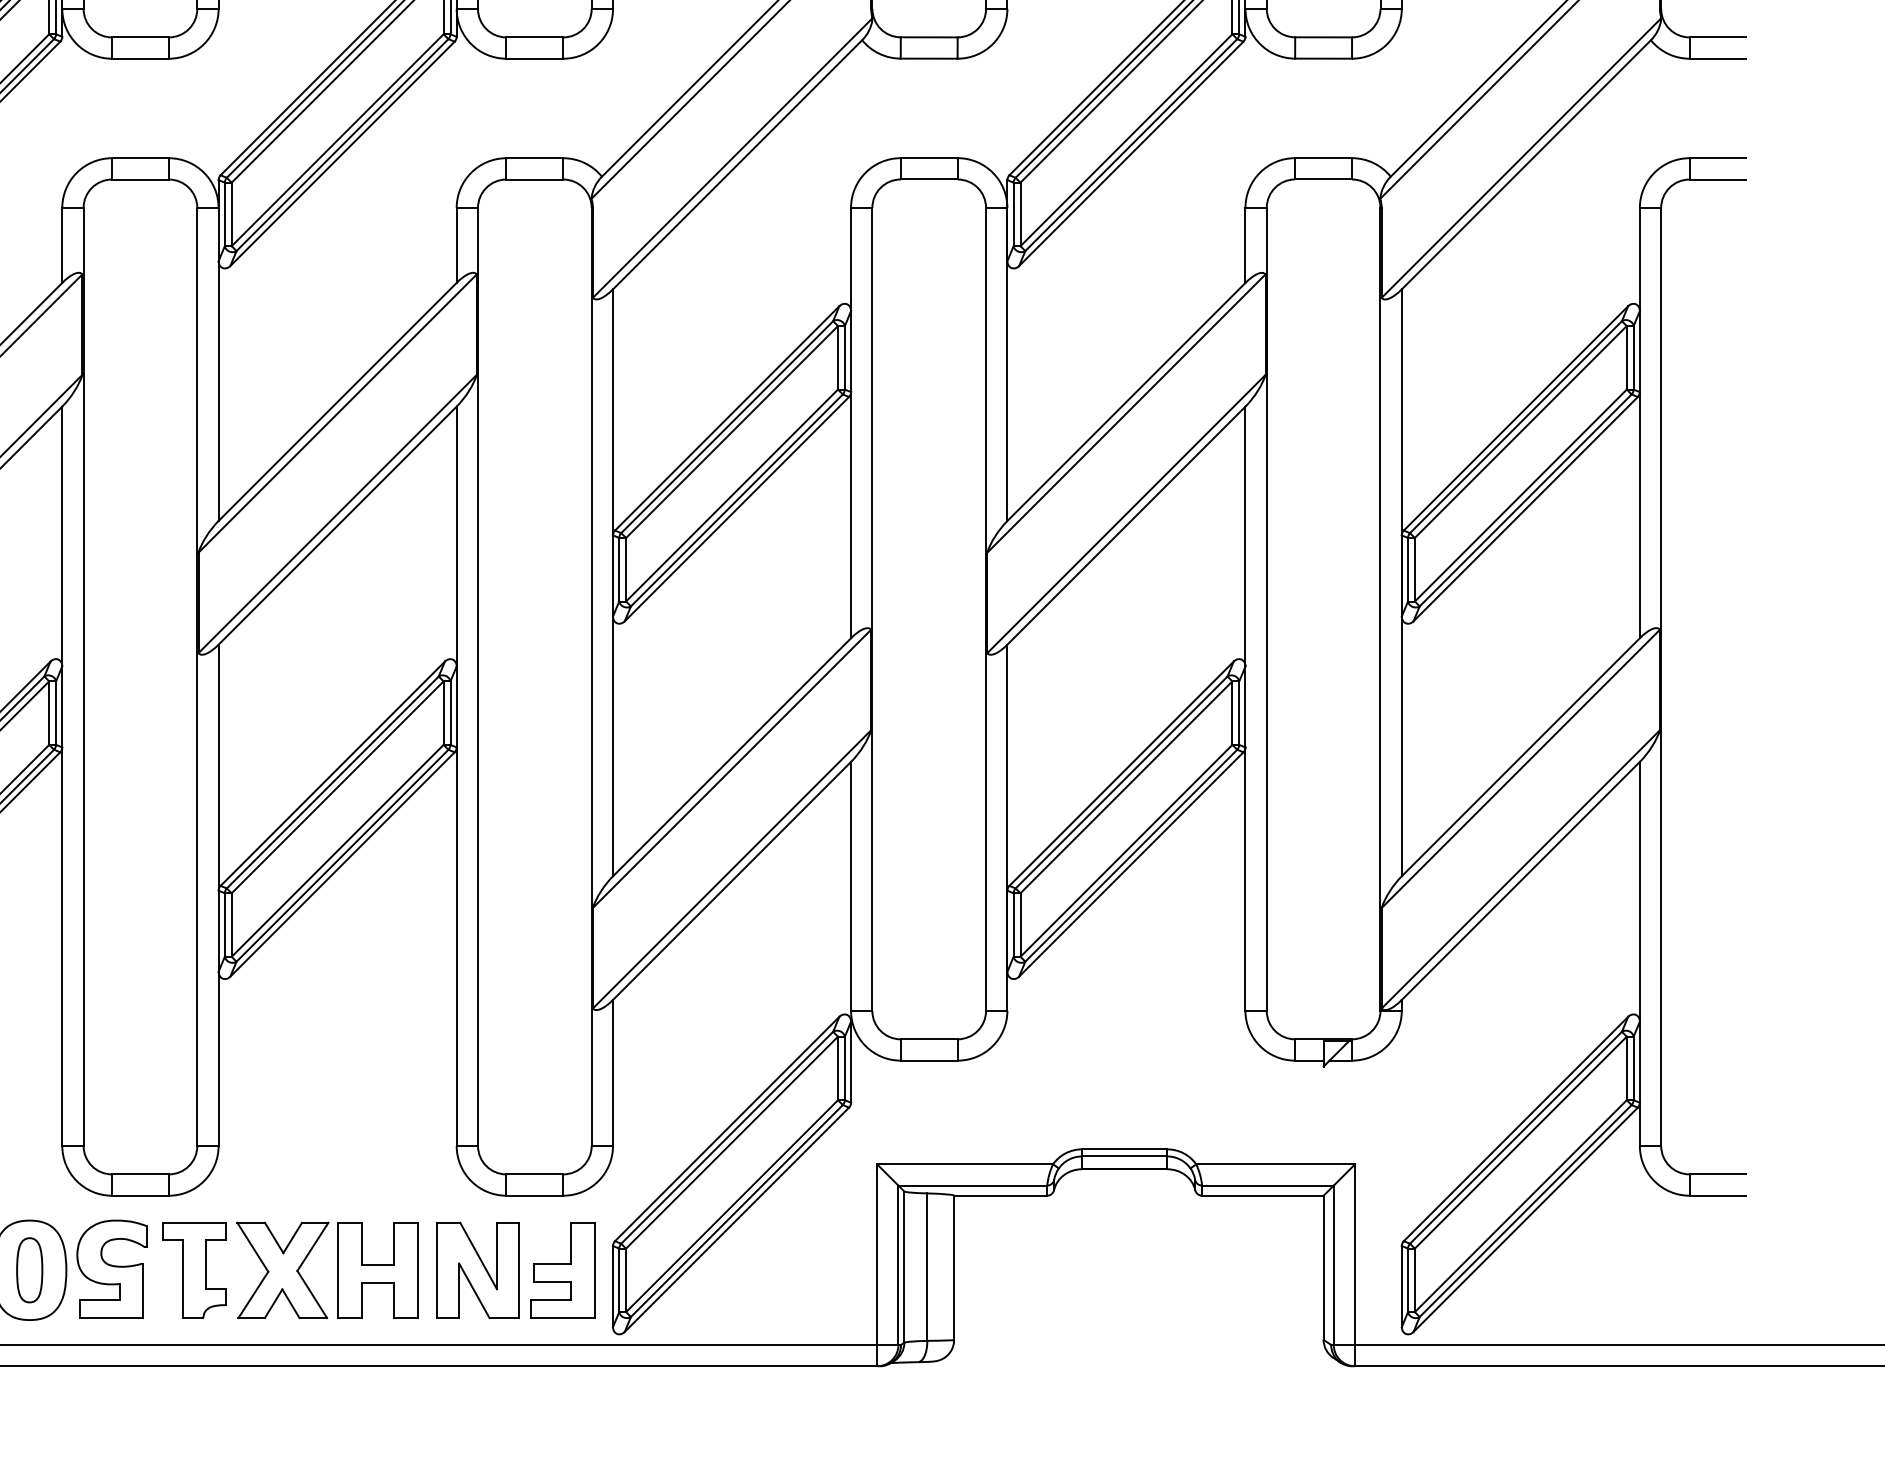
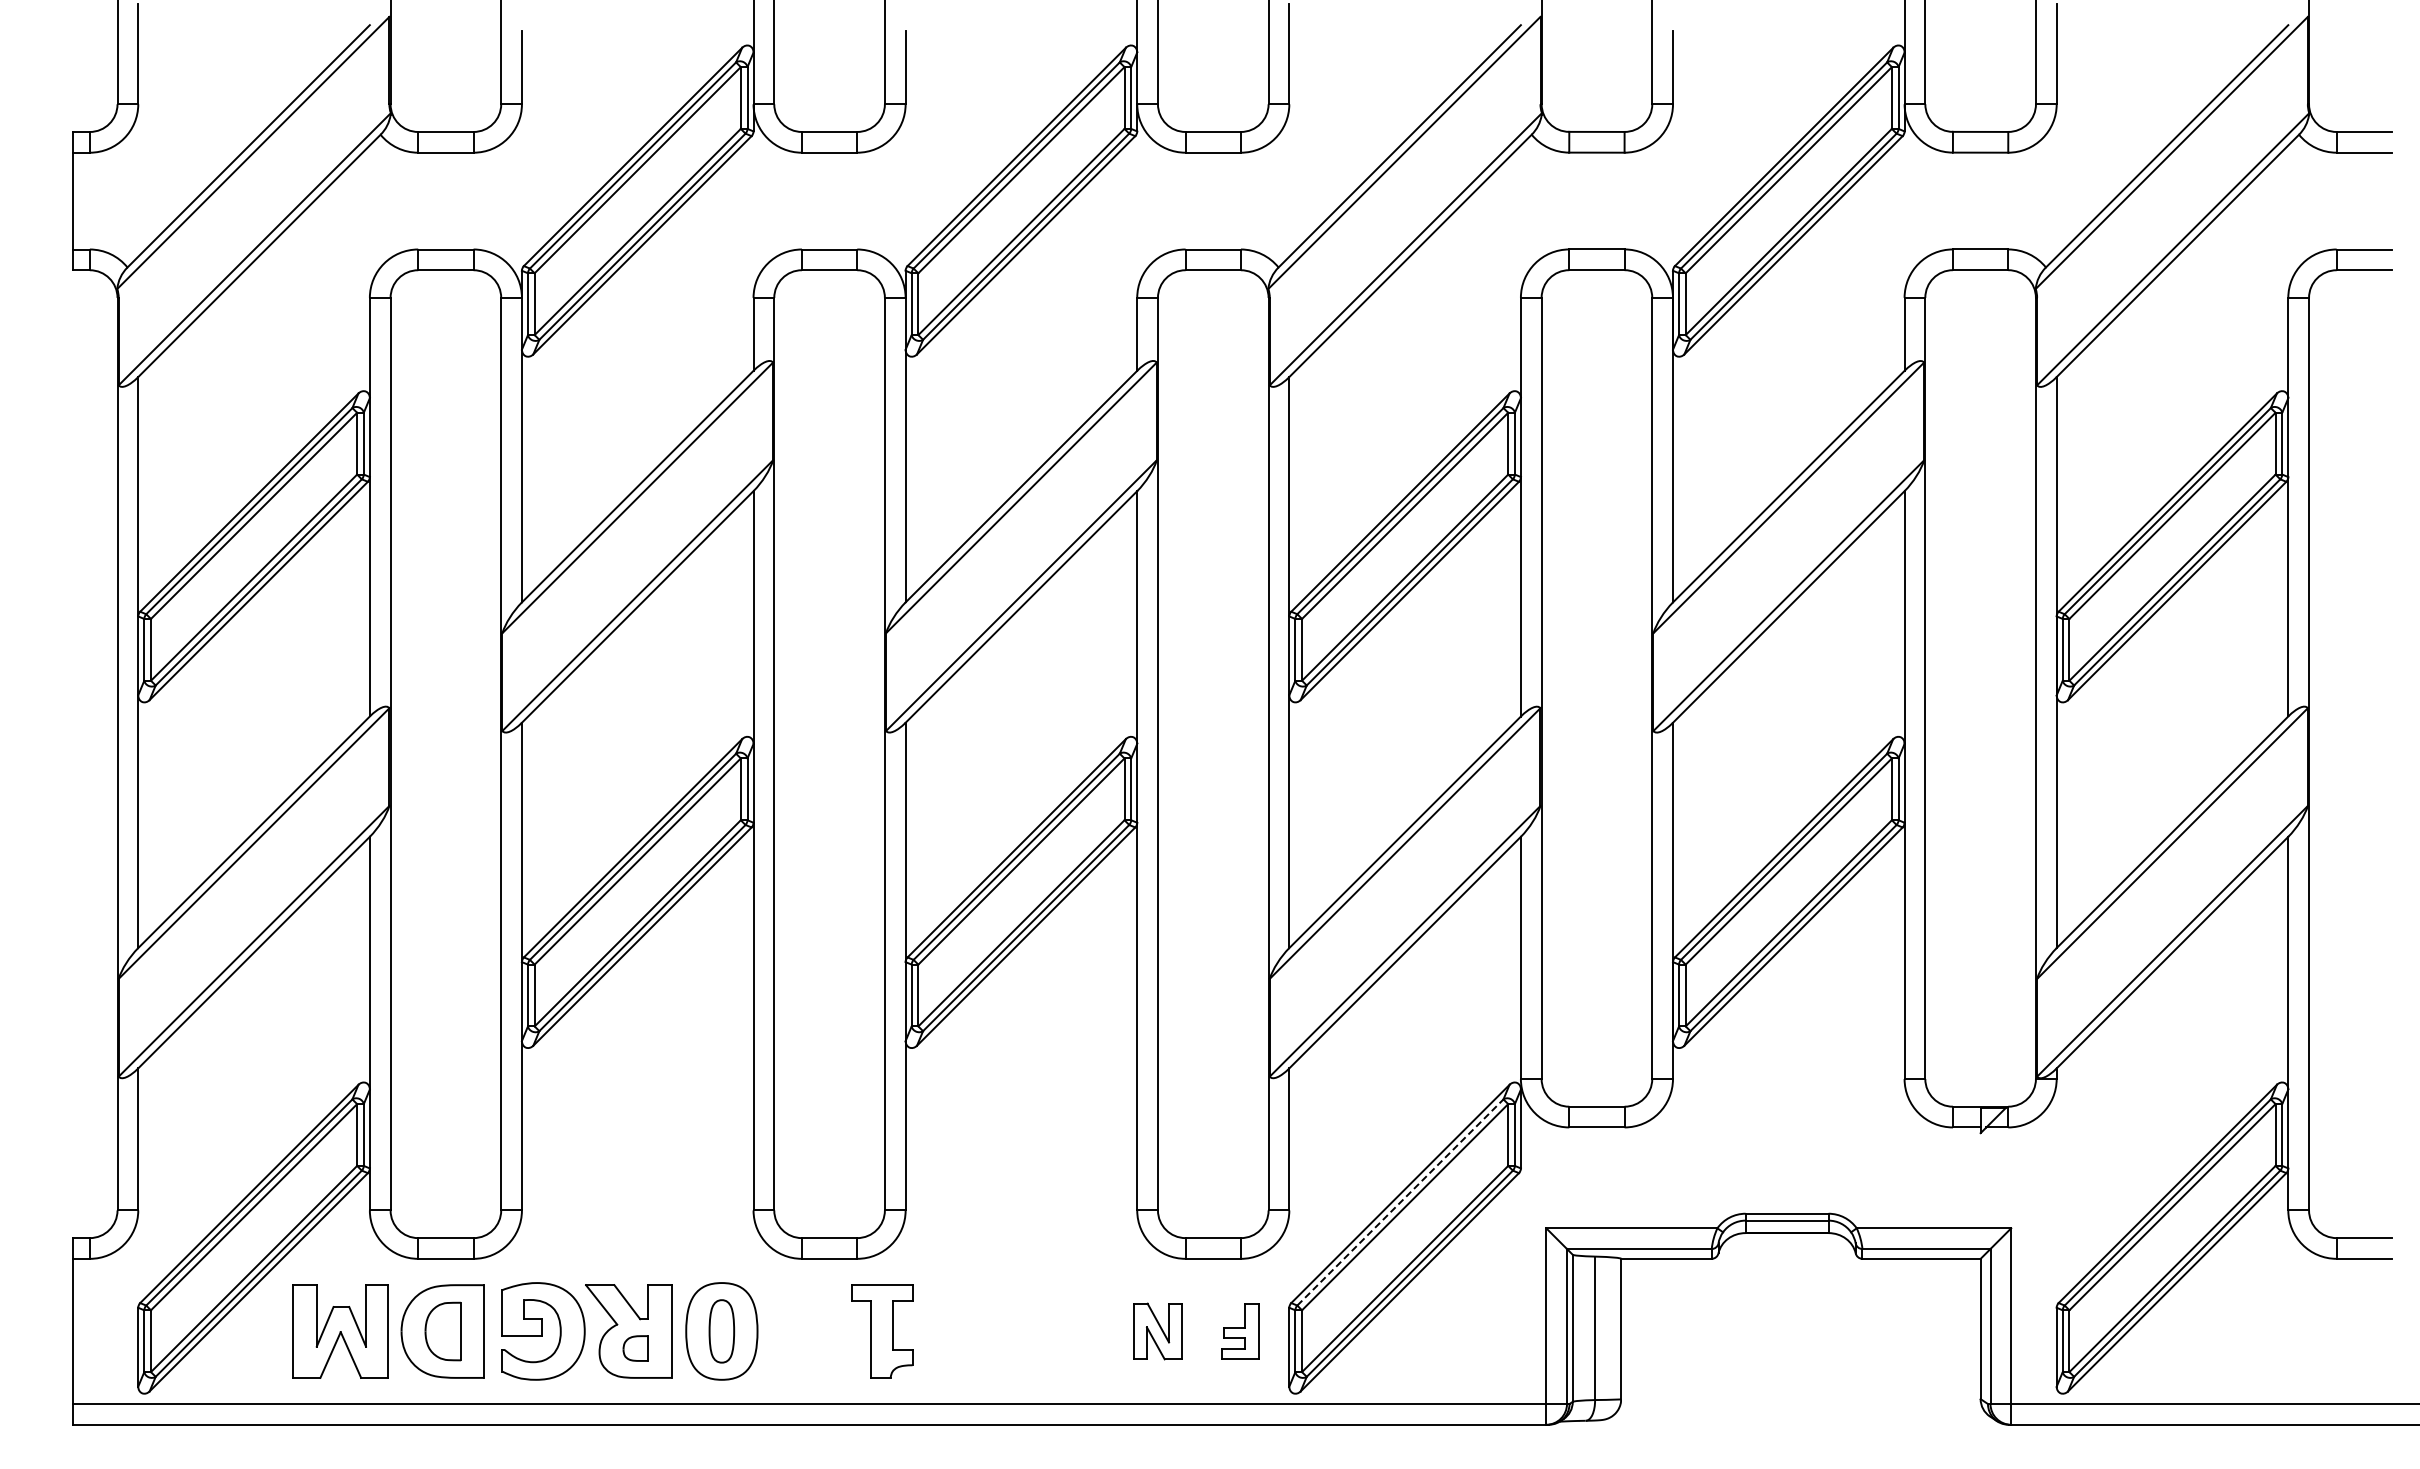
line: (727, 1137) -> (1400, 1202), solid -> dashed
part: (111, 1269) -> (801, 1330), removed
part: (336, 1270) -> (1020, 1331), removed
part: (477, 1270) -> (1157, 1331), size x0.6
part: (562, 1270) -> (1240, 1331), size x0.6

